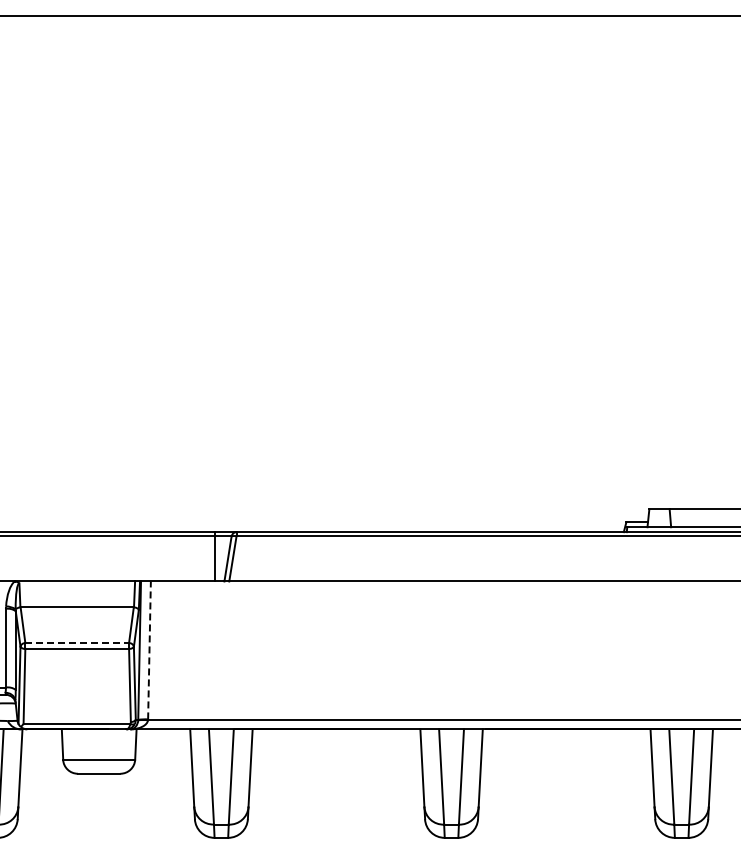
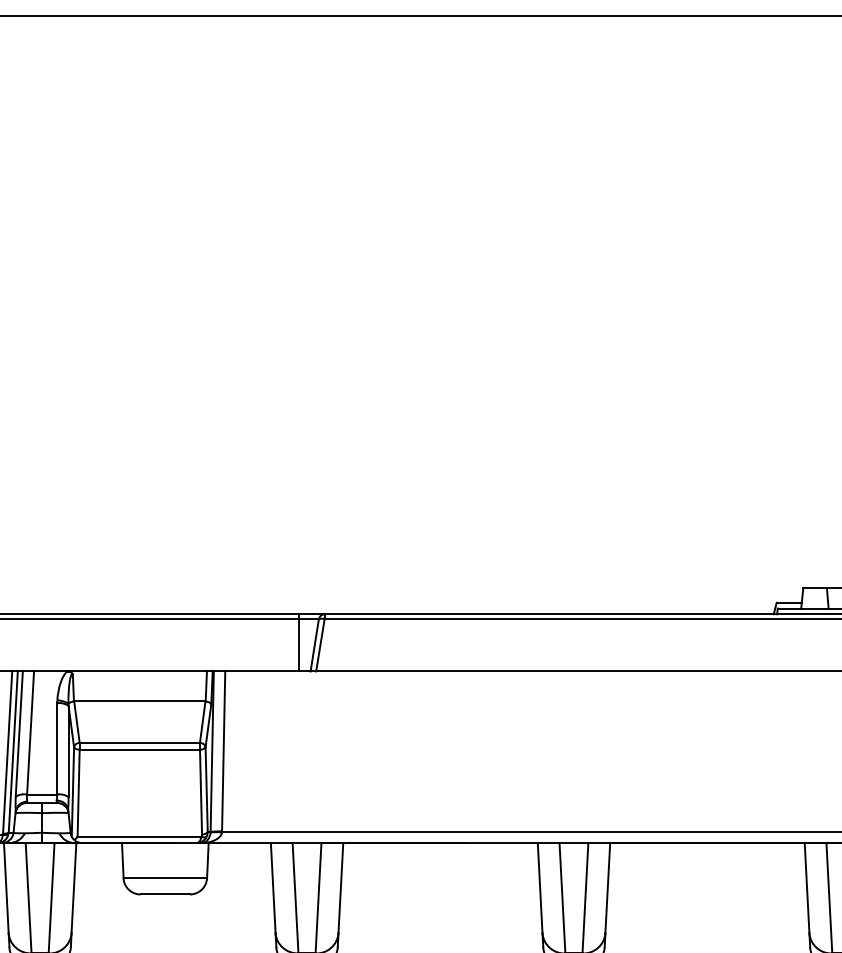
line: (77, 643) -> (140, 743), dashed -> solid
line: (149, 650) -> (223, 751), dashed -> solid

